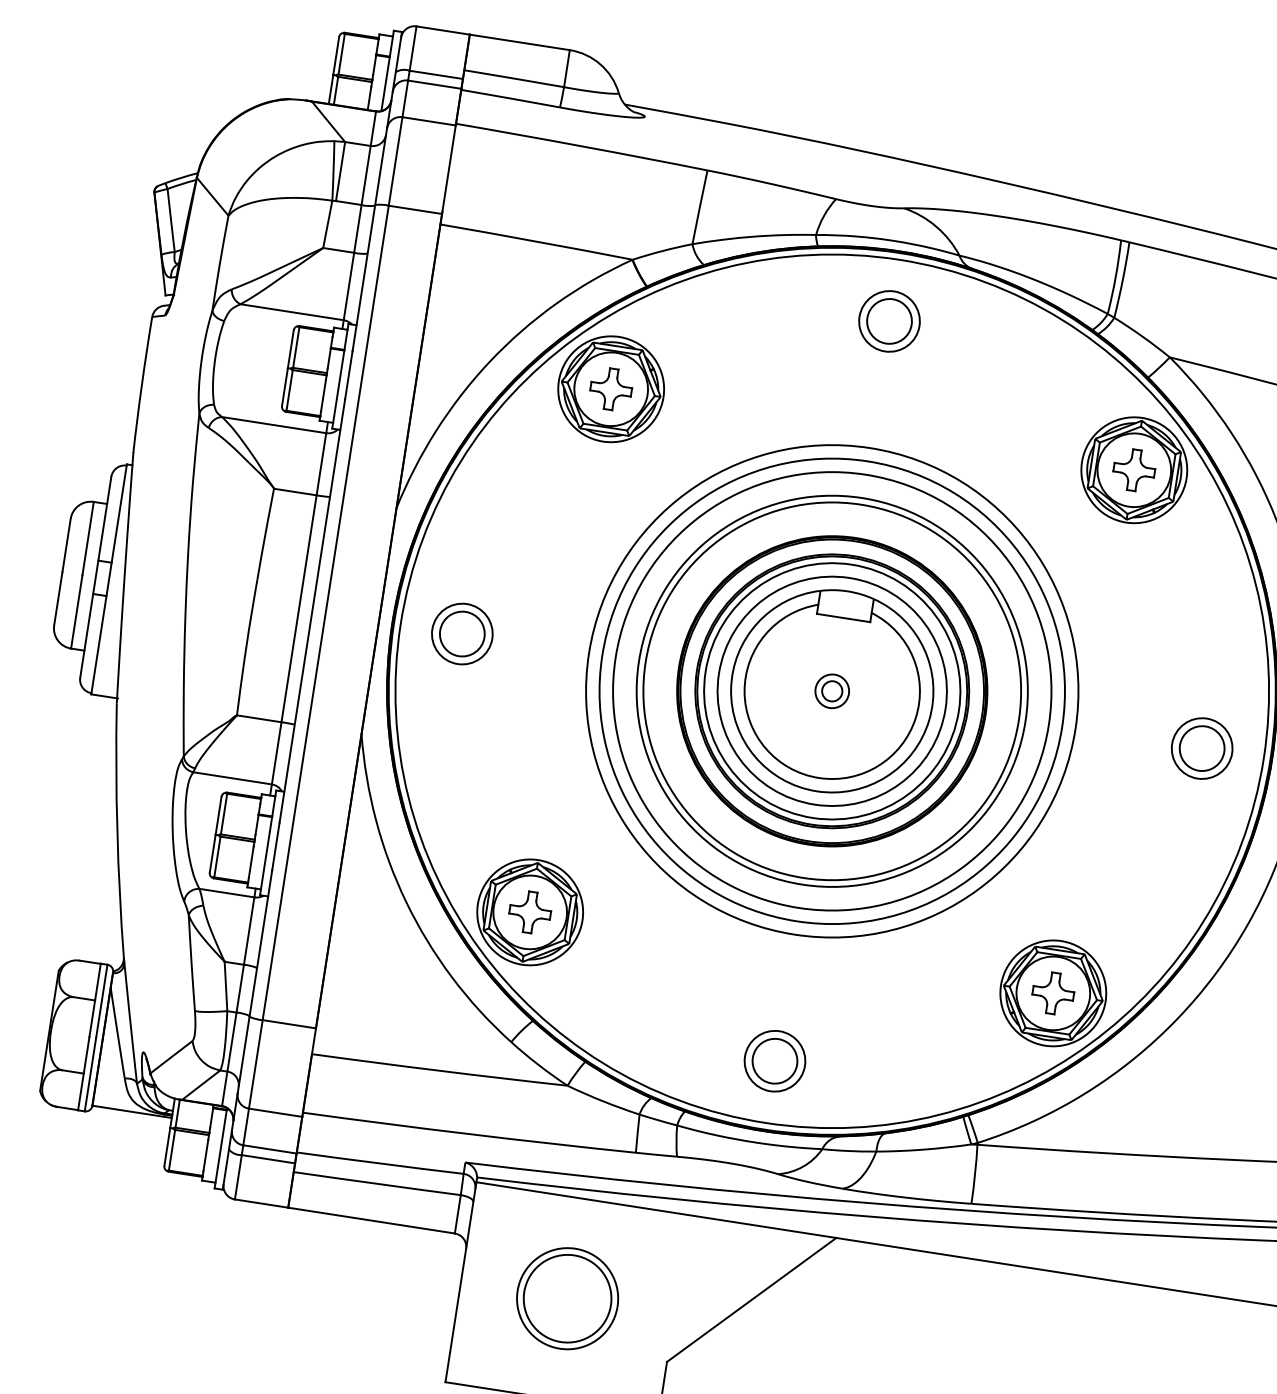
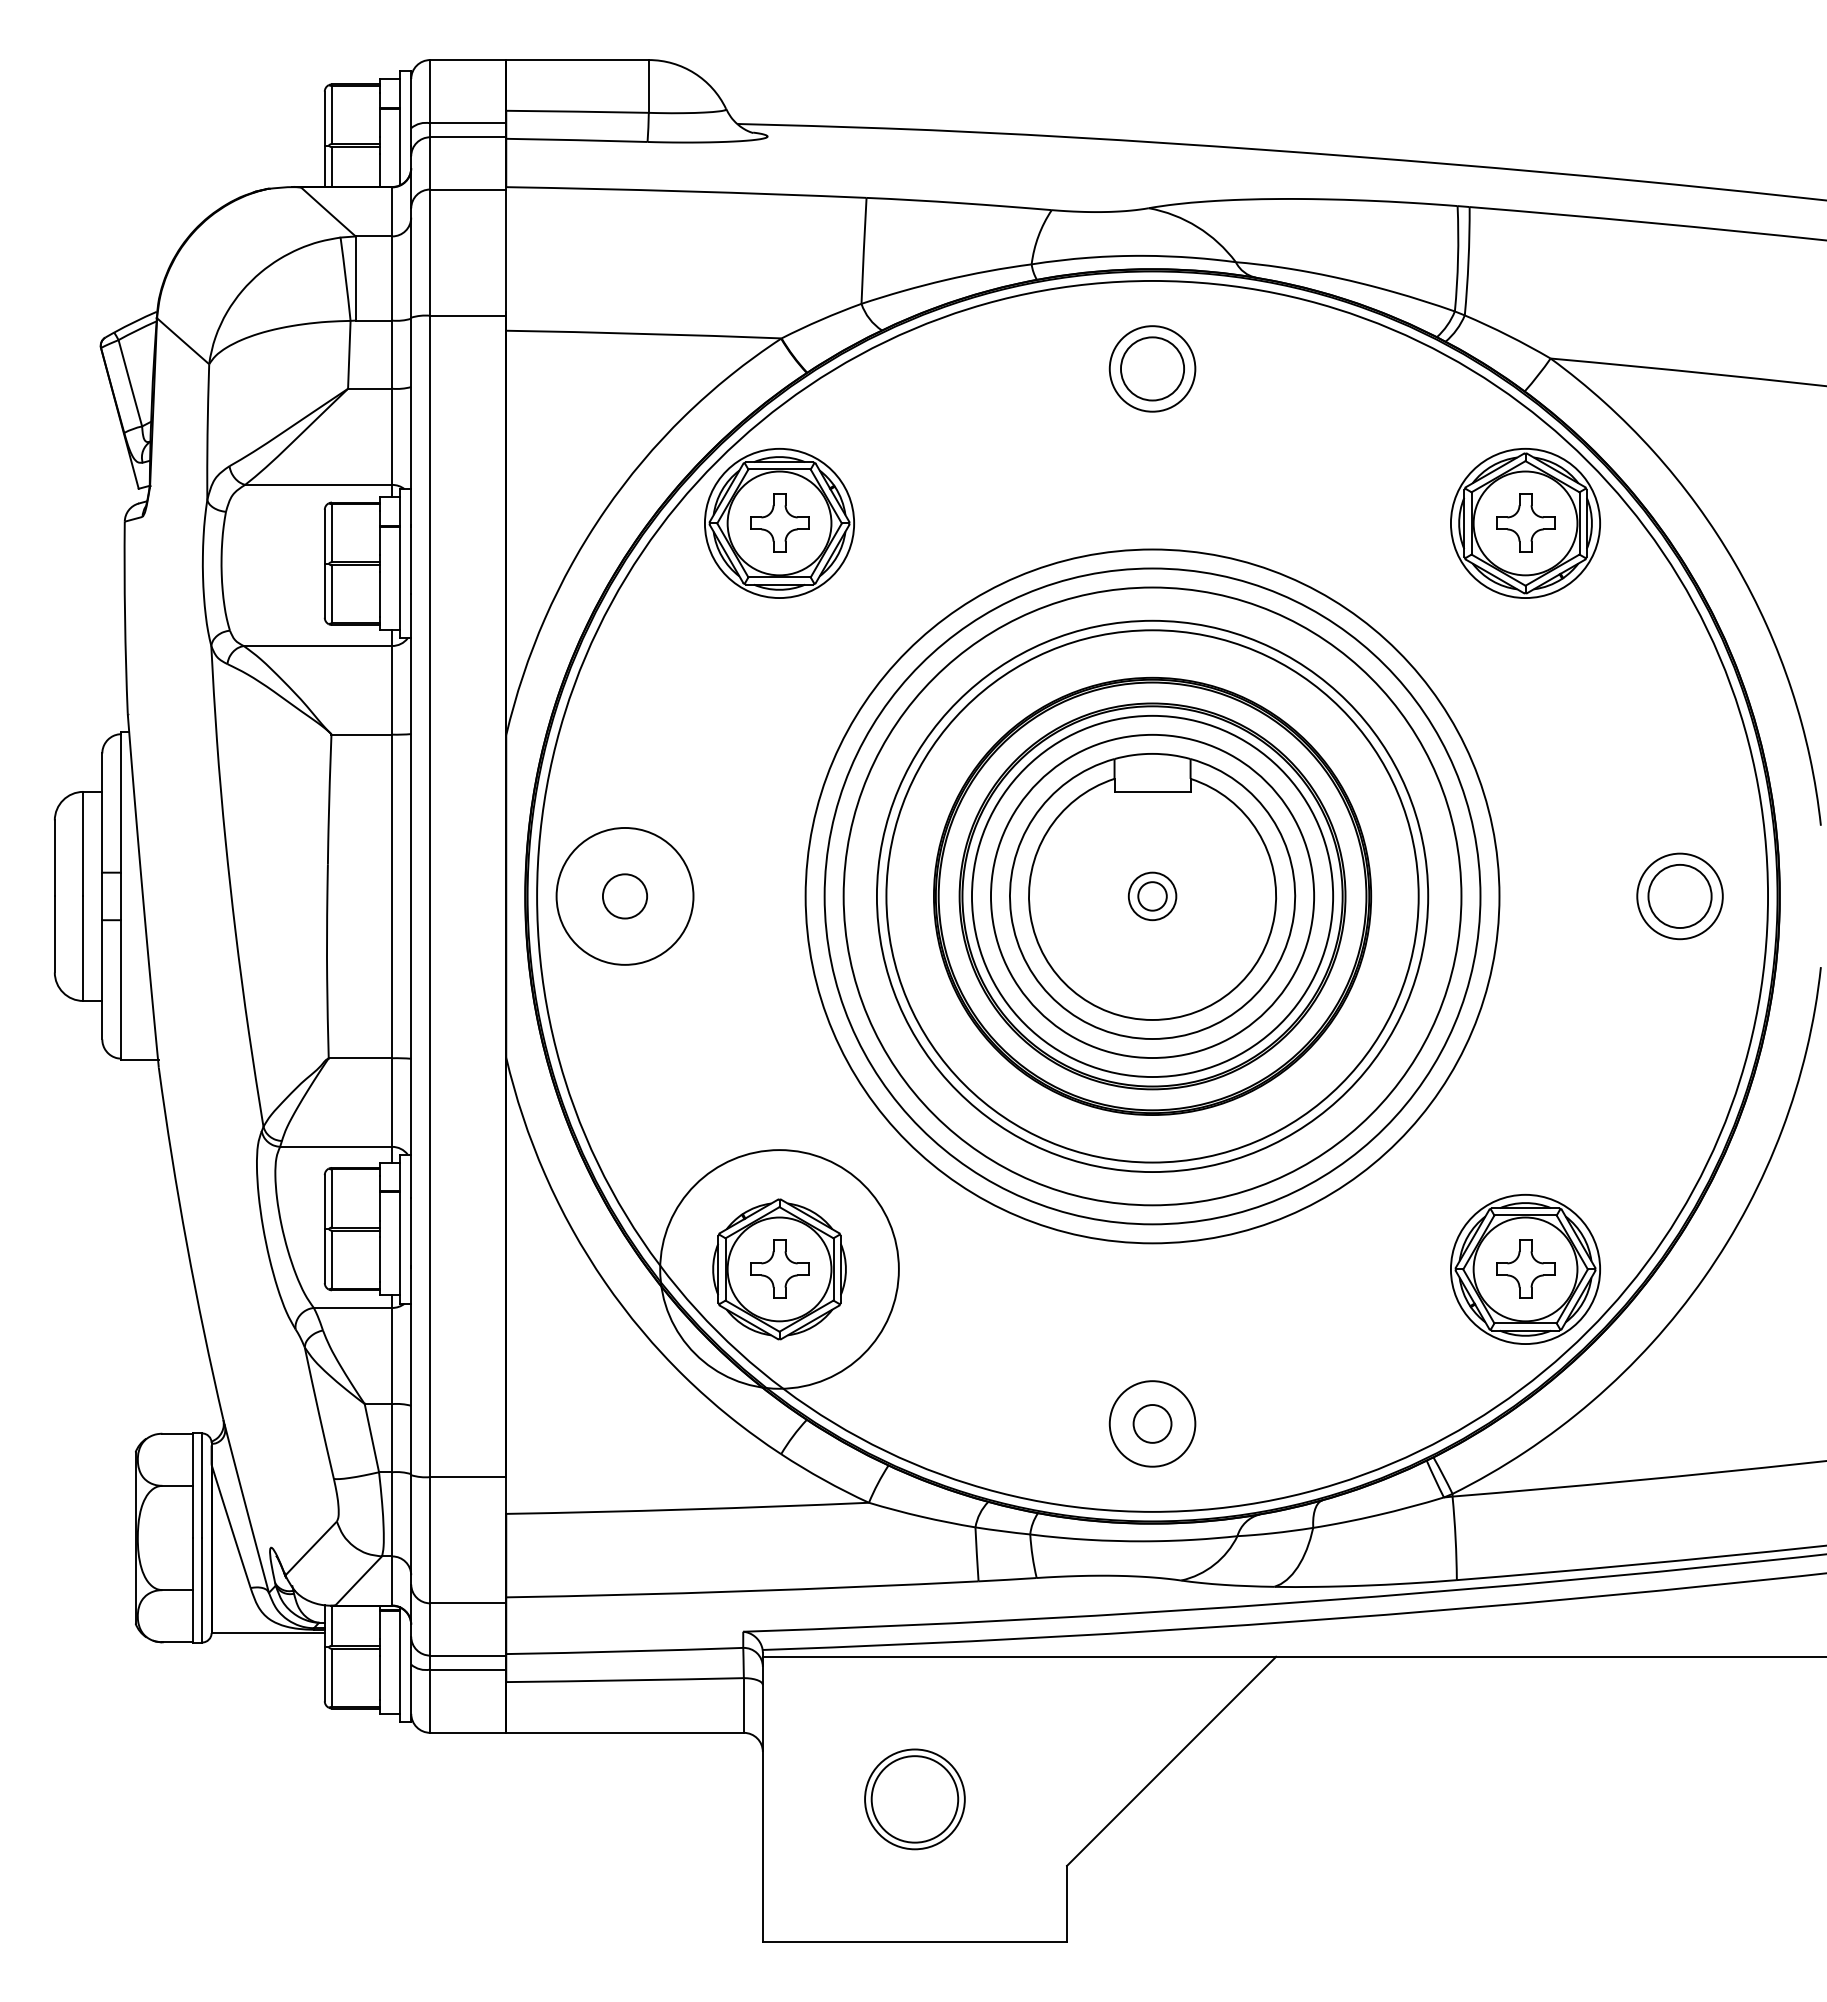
circle: (461, 634) -> (624, 896), size x0.7
circle: (461, 634) -> (624, 896), size x1.6
circle: (530, 912) -> (779, 1269), size x1.6
circle: (774, 1060) -> (1152, 1423), size x0.6
part: (567, 1298) -> (914, 1799), size x0.7

